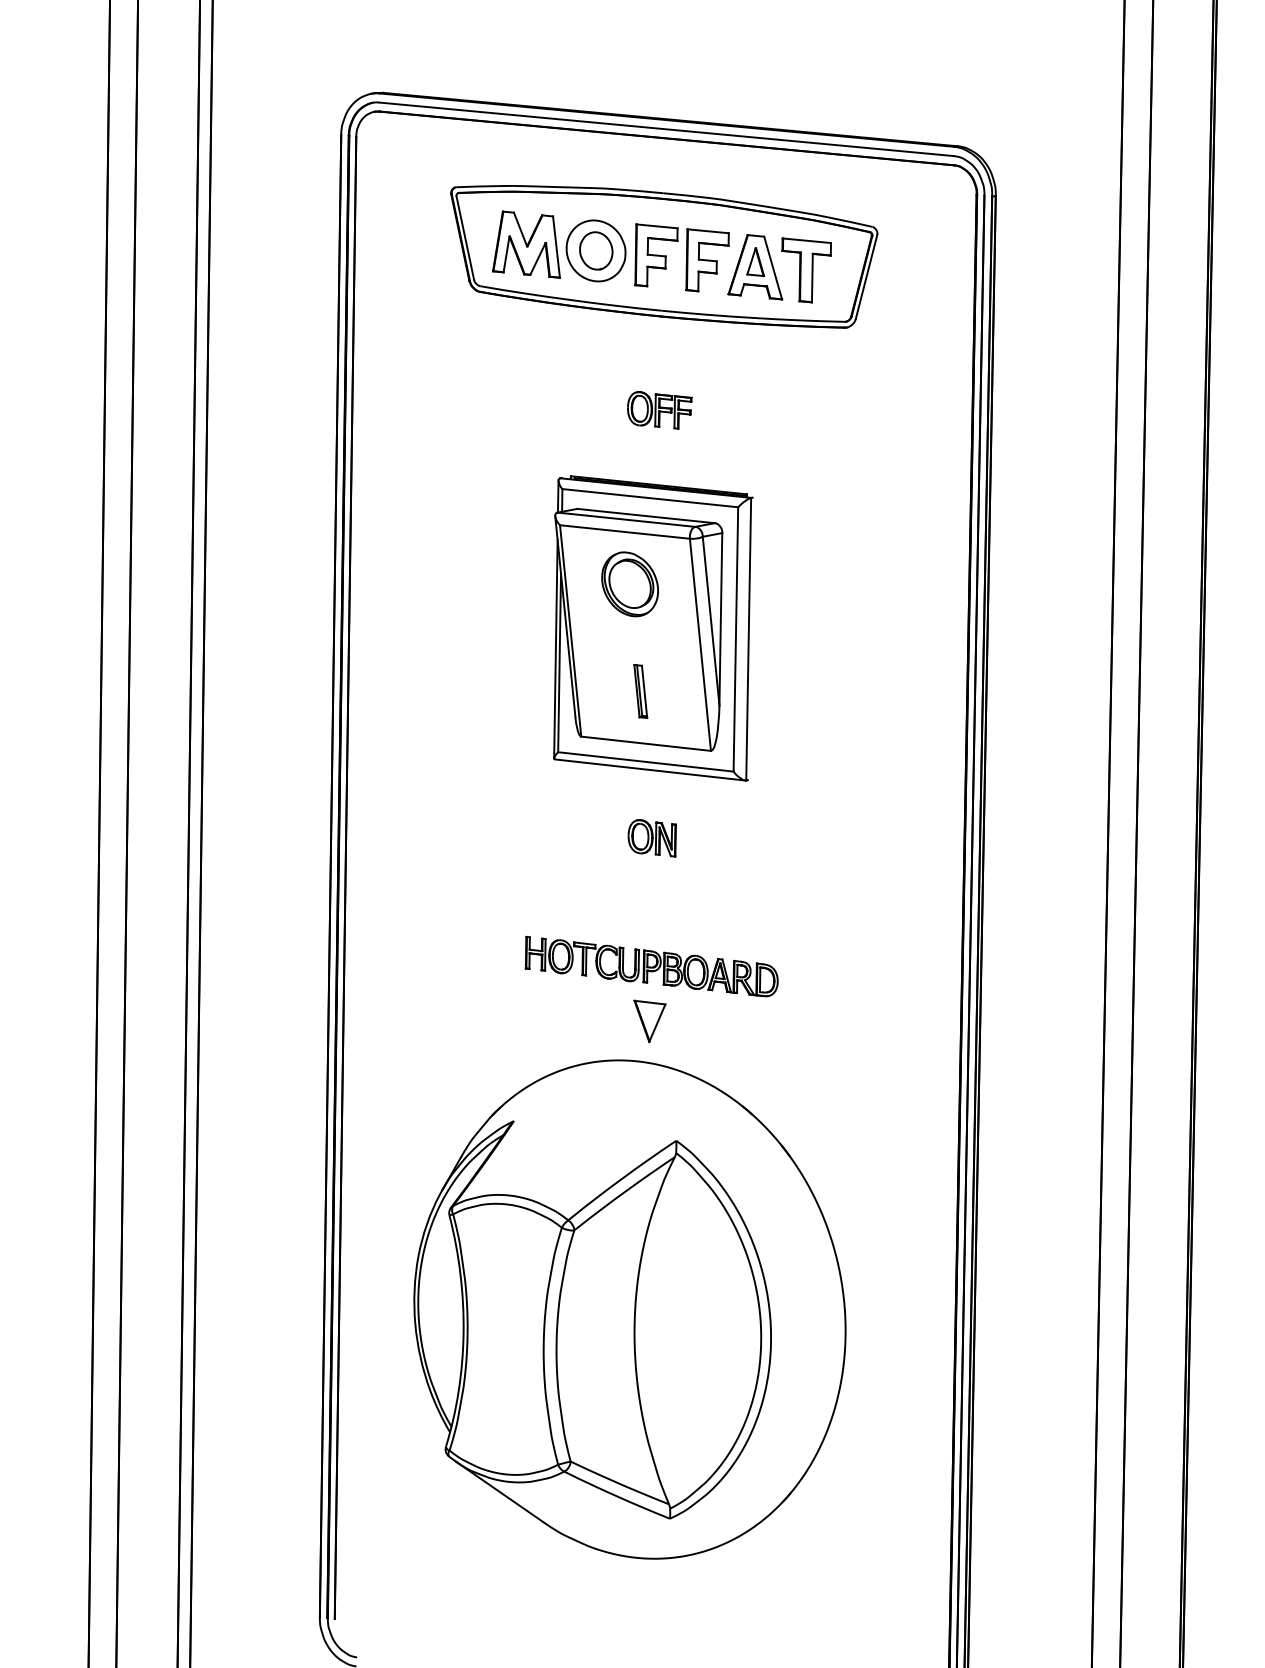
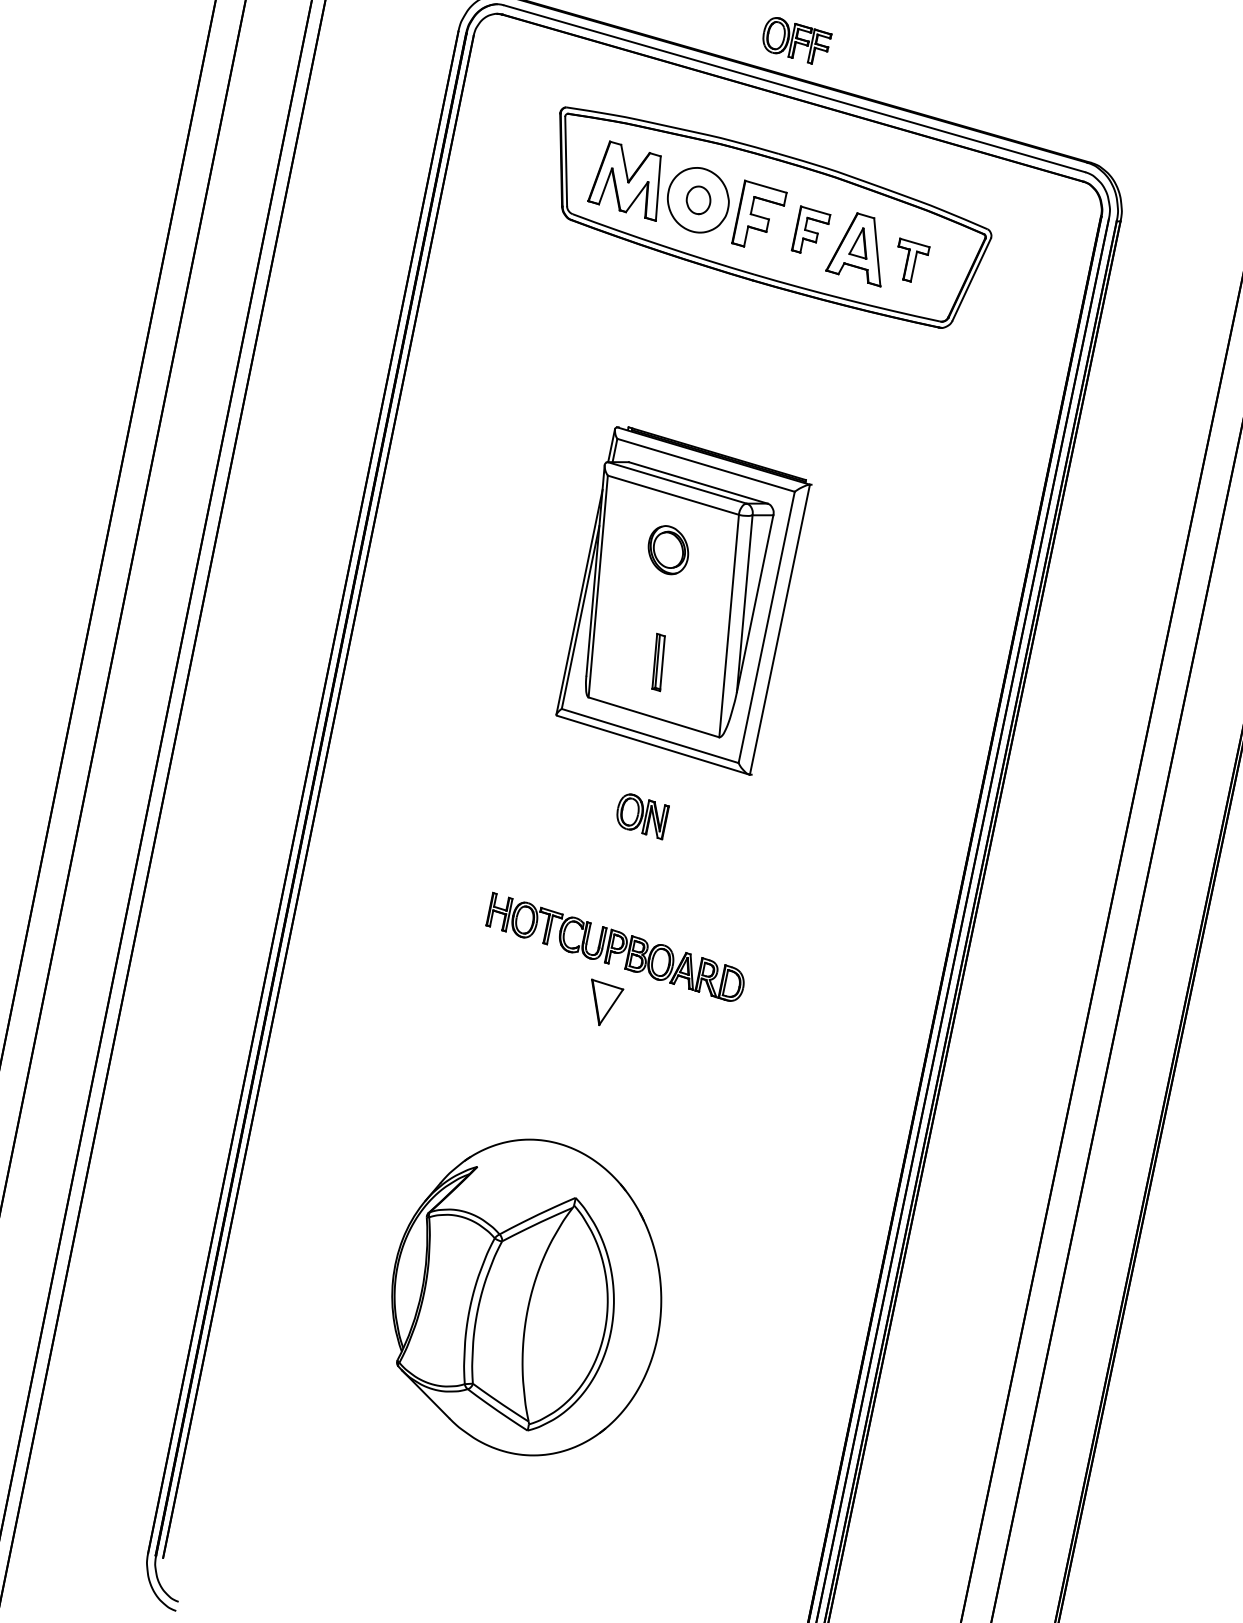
part: (596, 250) -> (698, 199), size x0.7
part: (707, 260) -> (811, 231), size x0.7
part: (806, 270) -> (911, 261), size x0.6
part: (659, 410) -> (796, 41), moved
part: (629, 584) -> (667, 550), size x0.7
part: (629, 1309) -> (526, 1296), size x0.6

